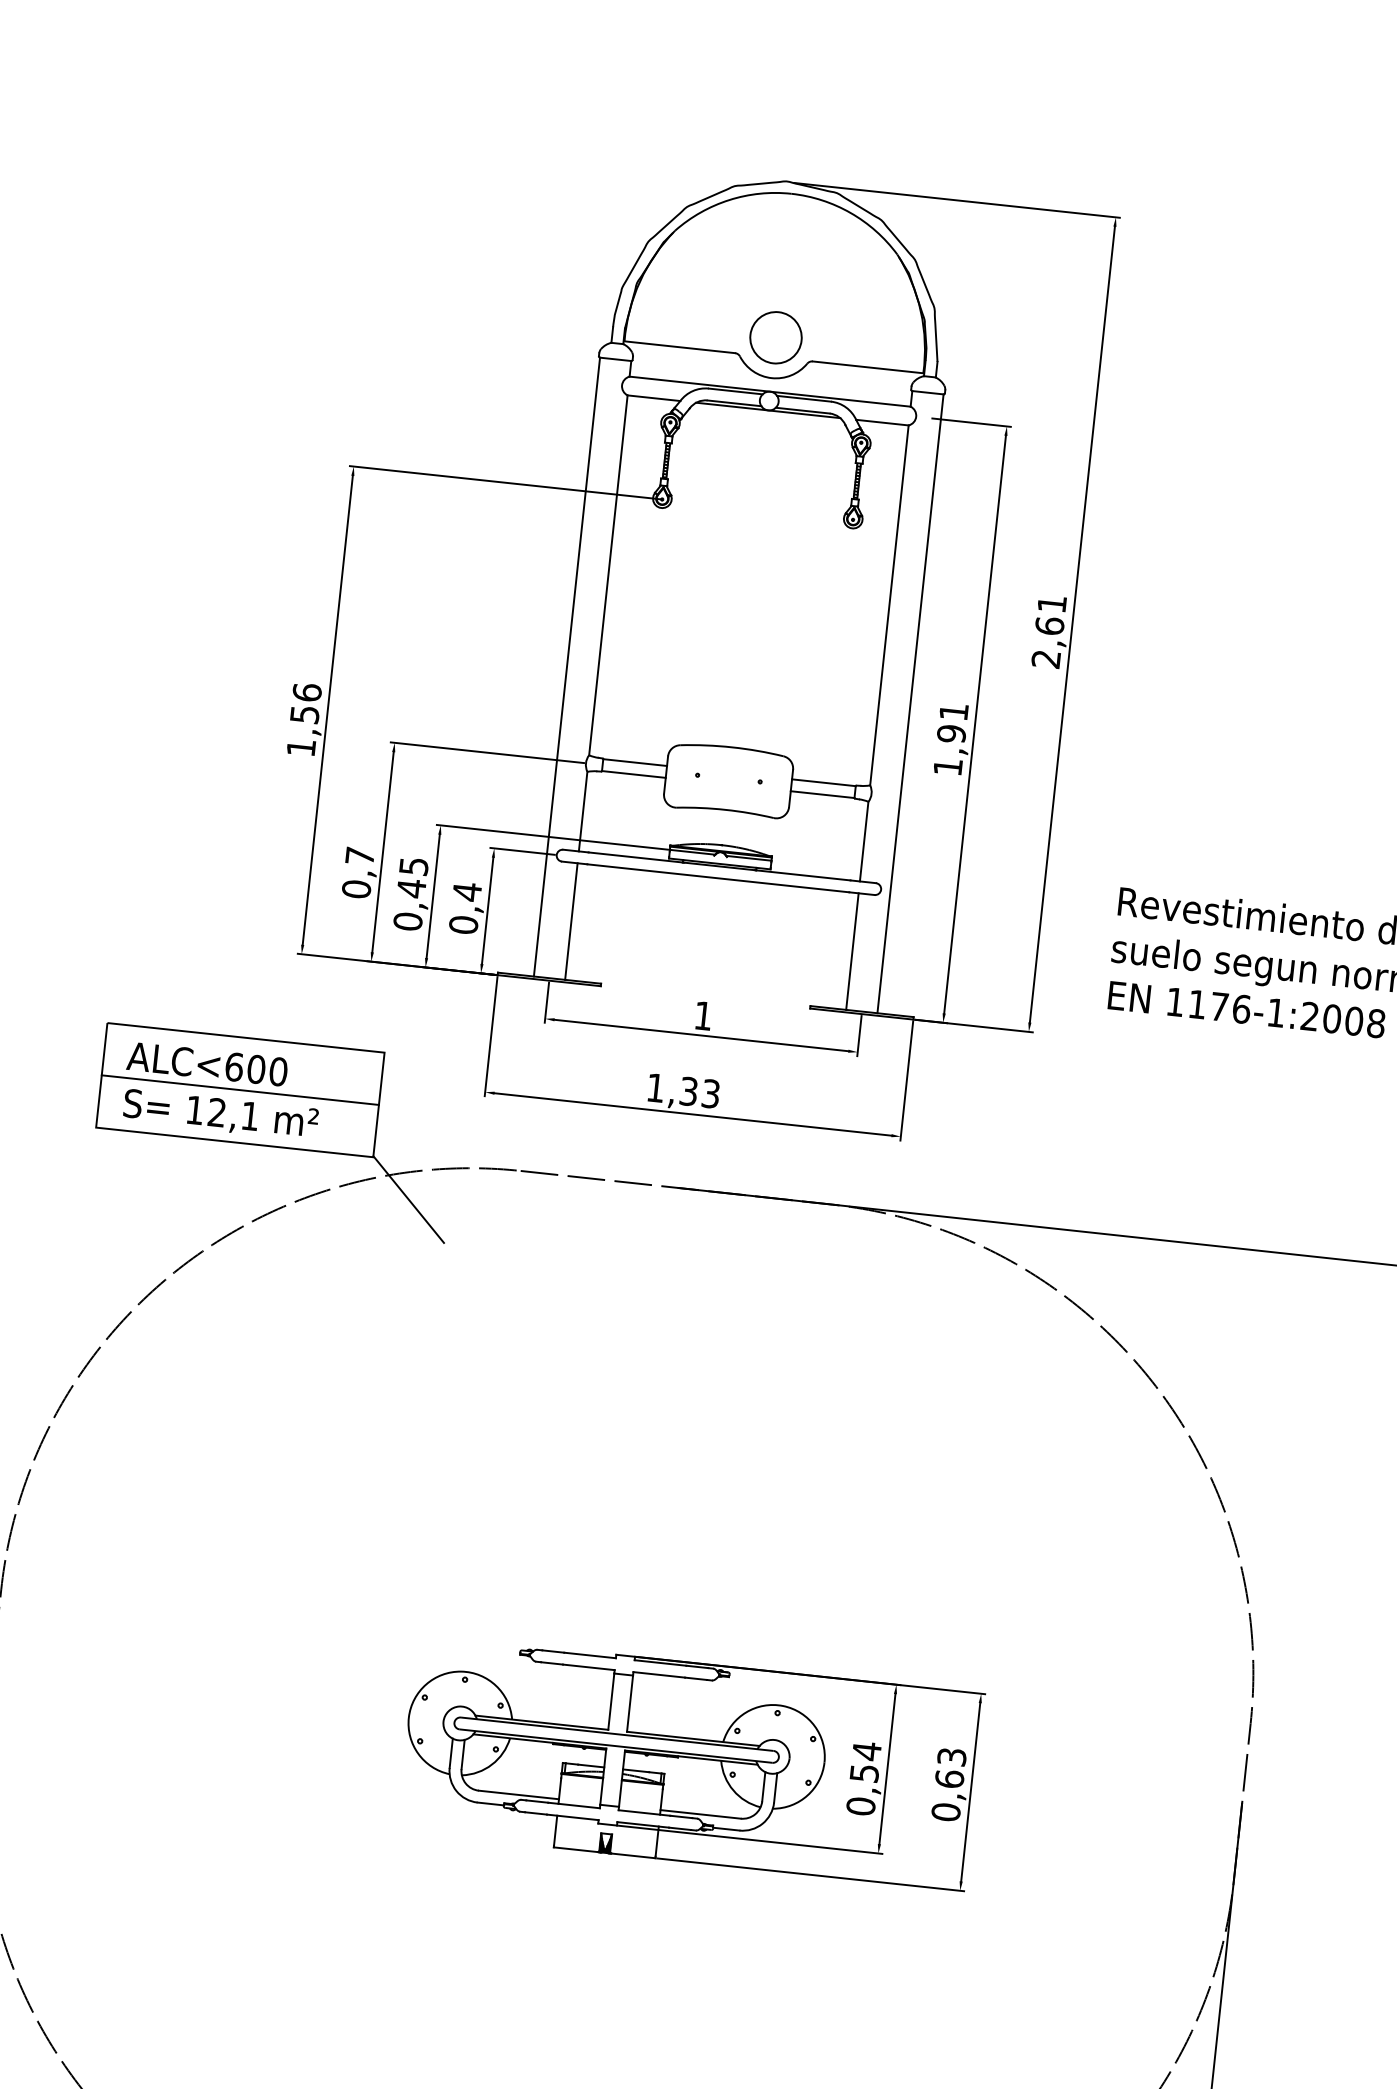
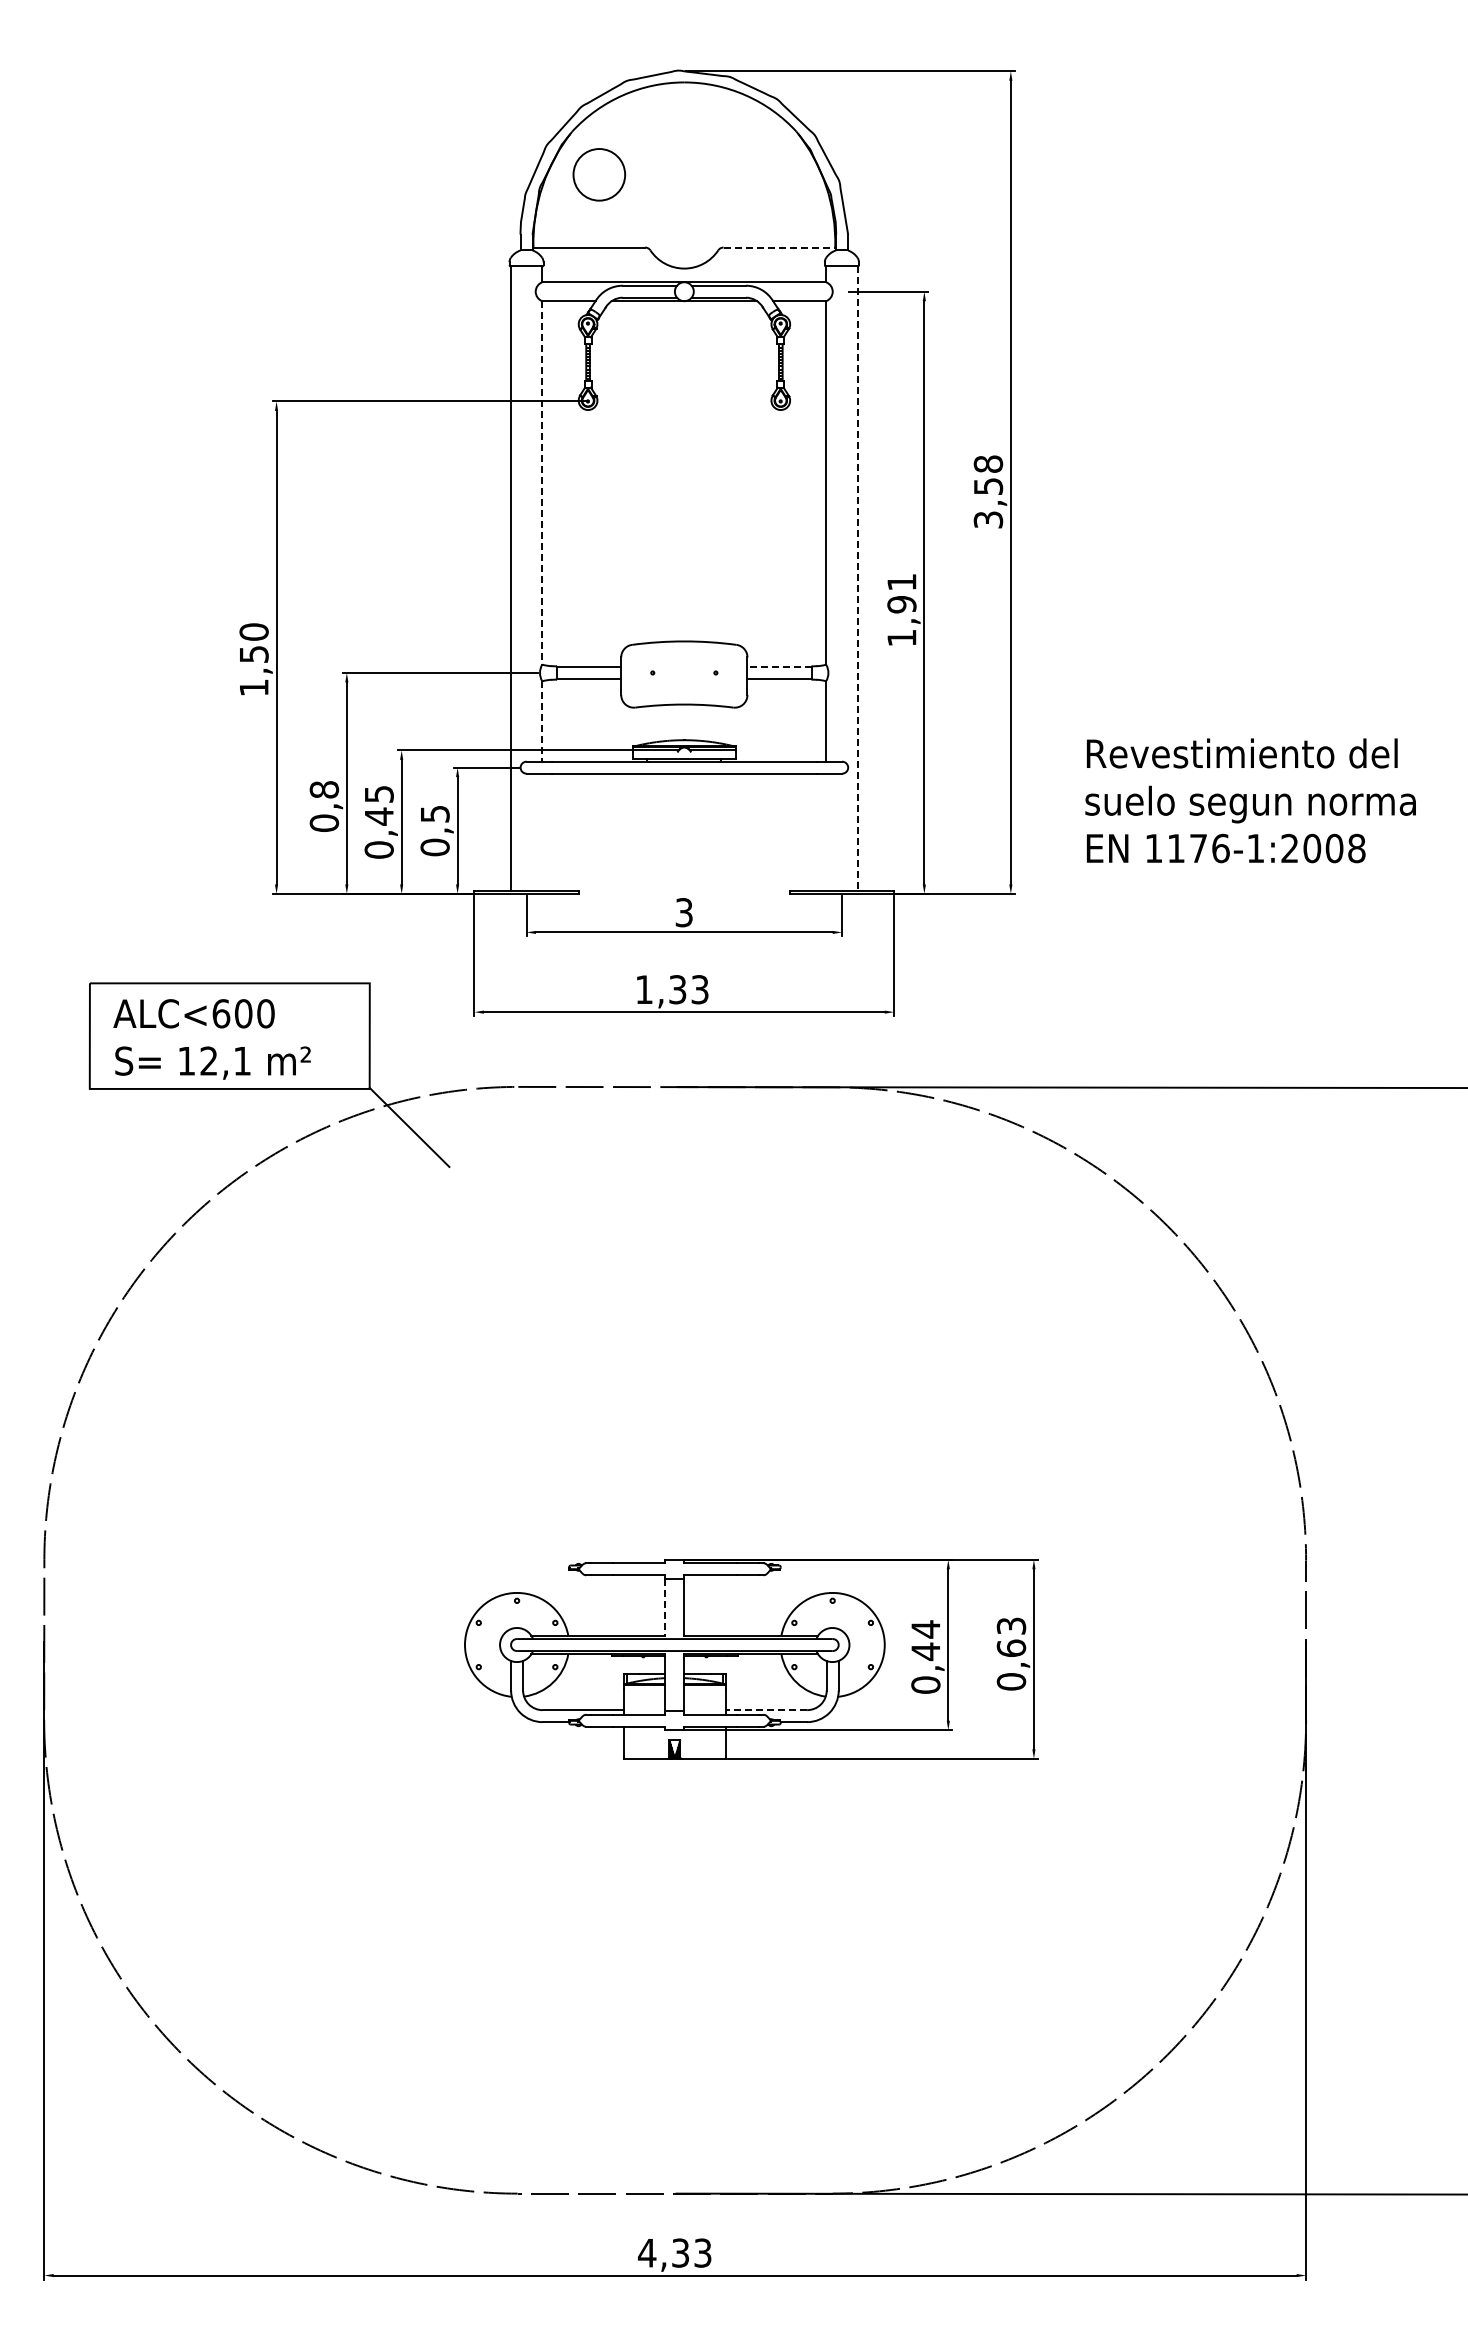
circle: (776, 337) -> (599, 174), moved
line: (868, 367) -> (779, 247), solid -> dashed
line: (608, 574) -> (542, 482), solid -> dashed
text: (1049, 631) -> (988, 491), 2,61 -> 3,58
text: (306, 691) -> (253, 631), 1,56 -> 1,50
line: (910, 704) -> (857, 579), solid -> dashed
line: (823, 783) -> (779, 667), solid -> dashed
line: (583, 812) -> (542, 722), solid -> dashed
text: (360, 855) -> (324, 789), 0,7 -> 0,8
text: (467, 891) -> (435, 813), 0,4 -> 0,5
line: (571, 921) -> (542, 832), removed
line: (852, 951) -> (826, 832), removed
text: (702, 1015) -> (683, 912), 1 -> 3
line: (240, 1090) -> (229, 1036), removed
line: (611, 1702) -> (665, 1607), solid -> dashed
text: (864, 1773) -> (925, 1651), 0,54 -> 0,44
line: (700, 1814) -> (766, 1710), solid -> dashed

